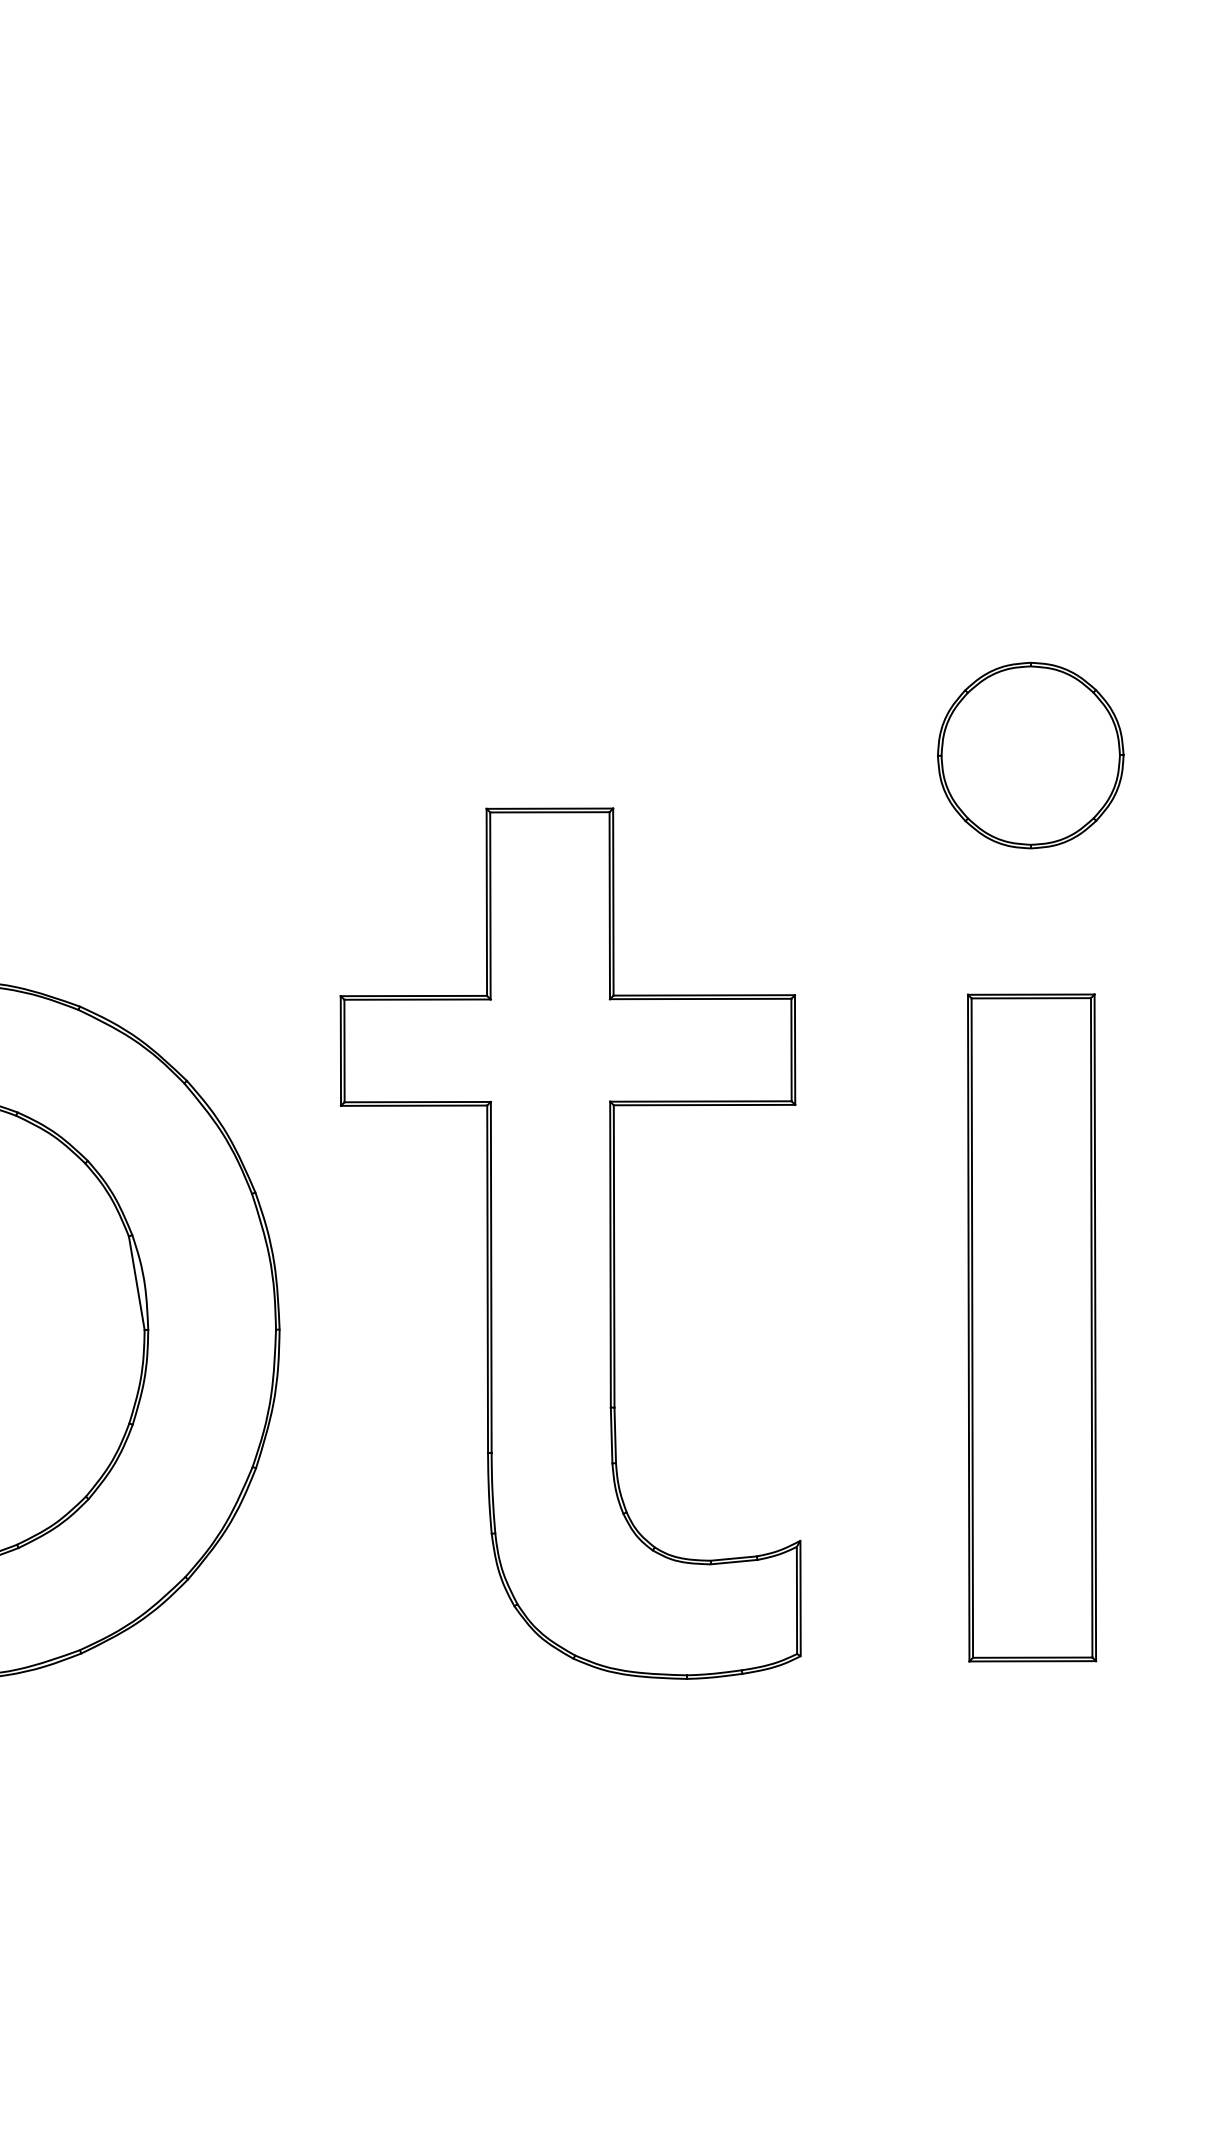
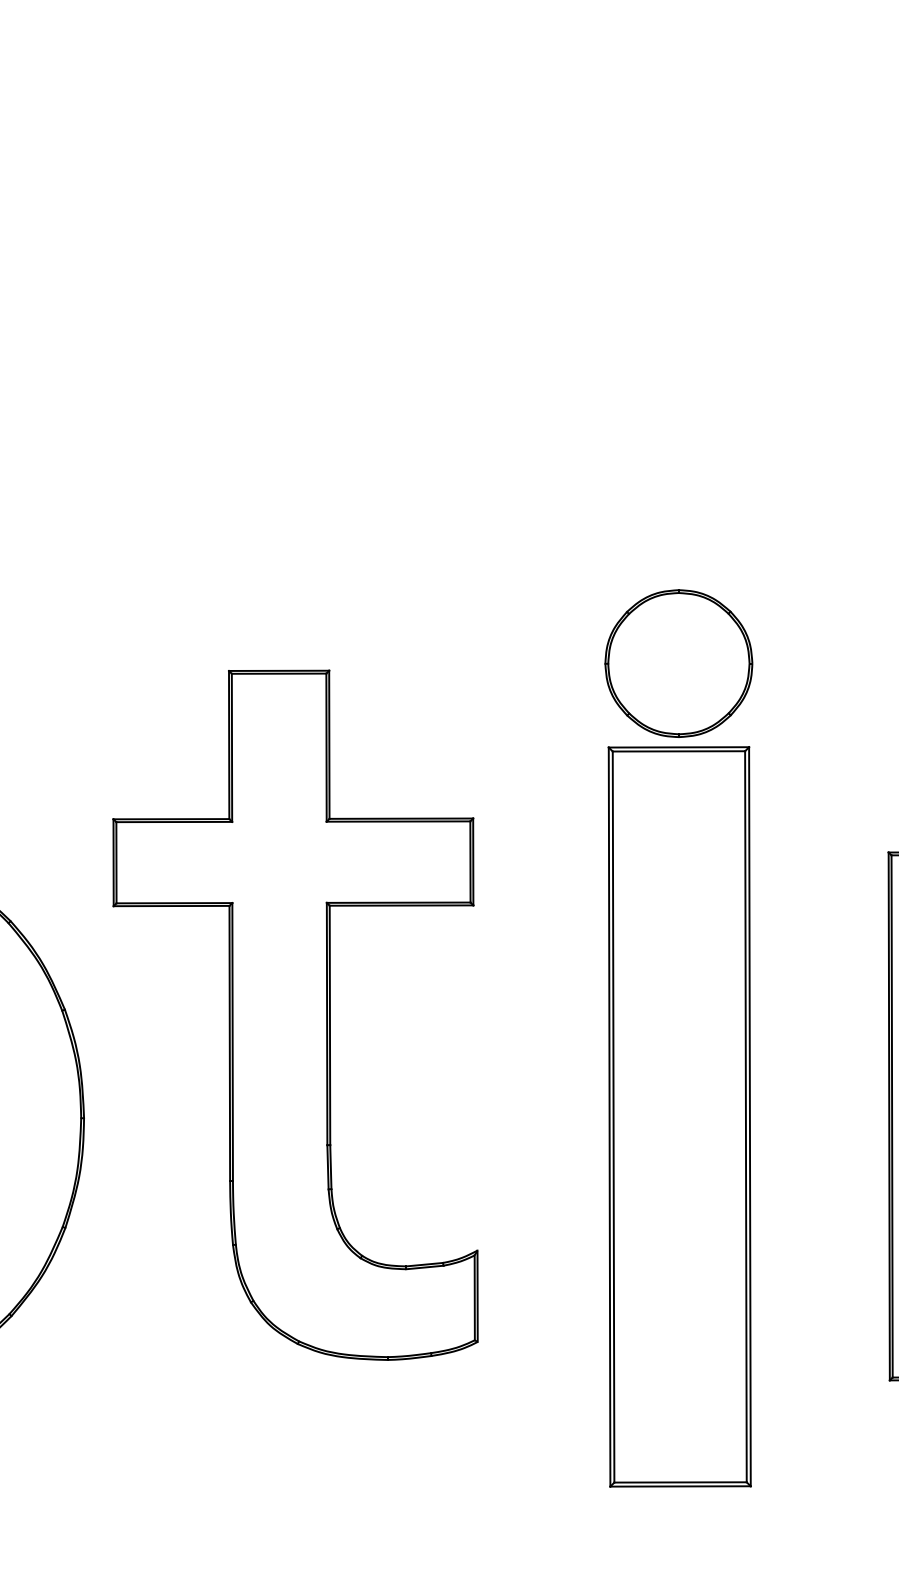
part: (570, 1243) -> (295, 1015), moved
part: (1032, 1327) -> (680, 1116), size x1.4

